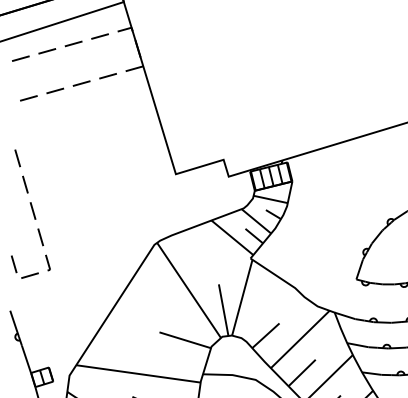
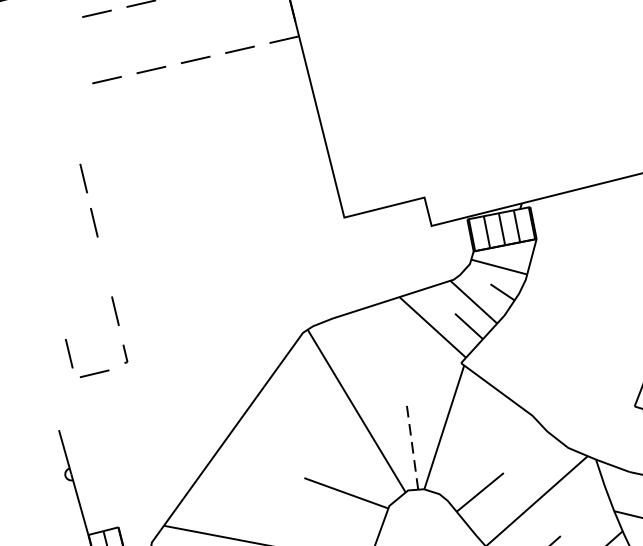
line: (32, 210) -> (103, 266), removed
part: (47, 262) -> (124, 353), size x0.7
line: (223, 309) -> (412, 445), solid -> dashed

